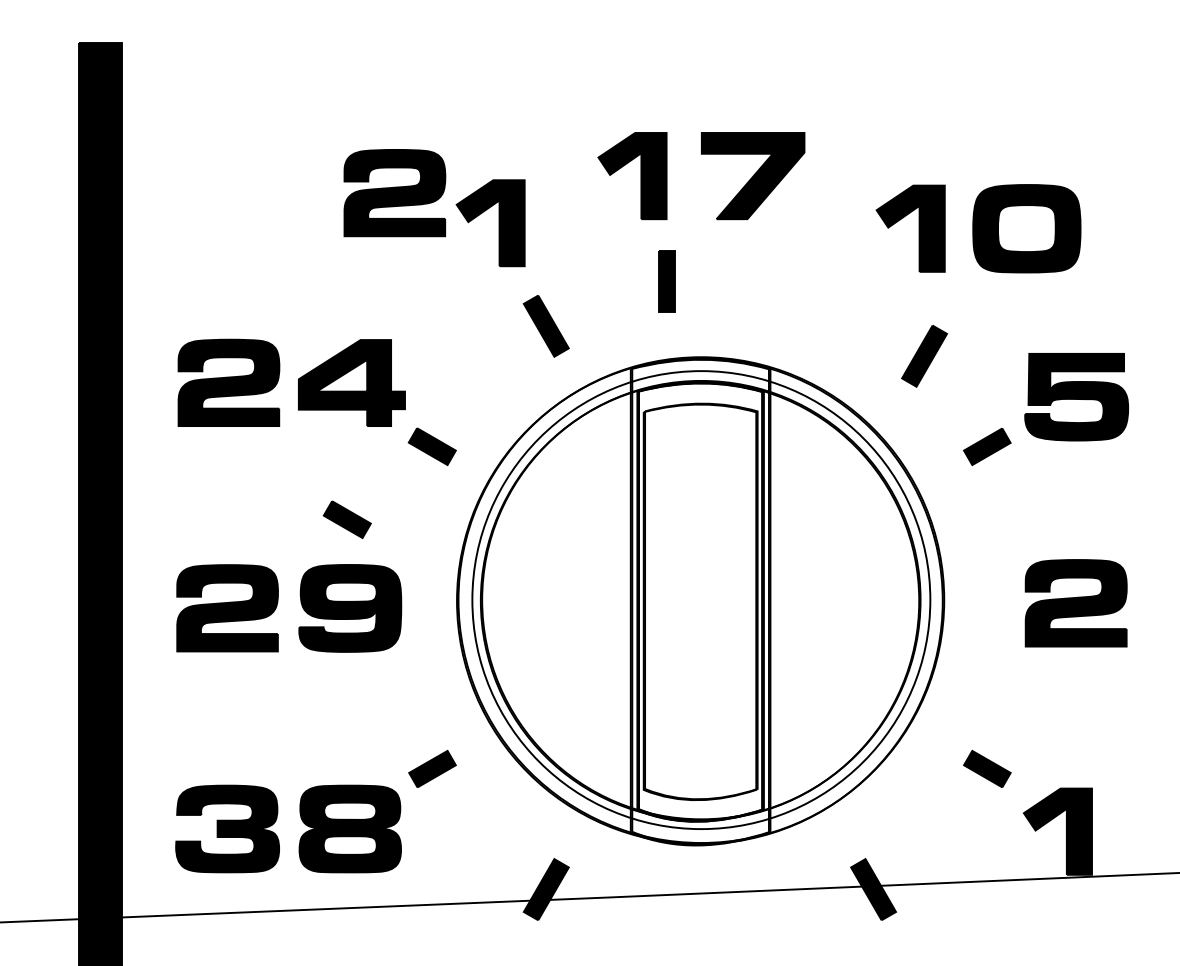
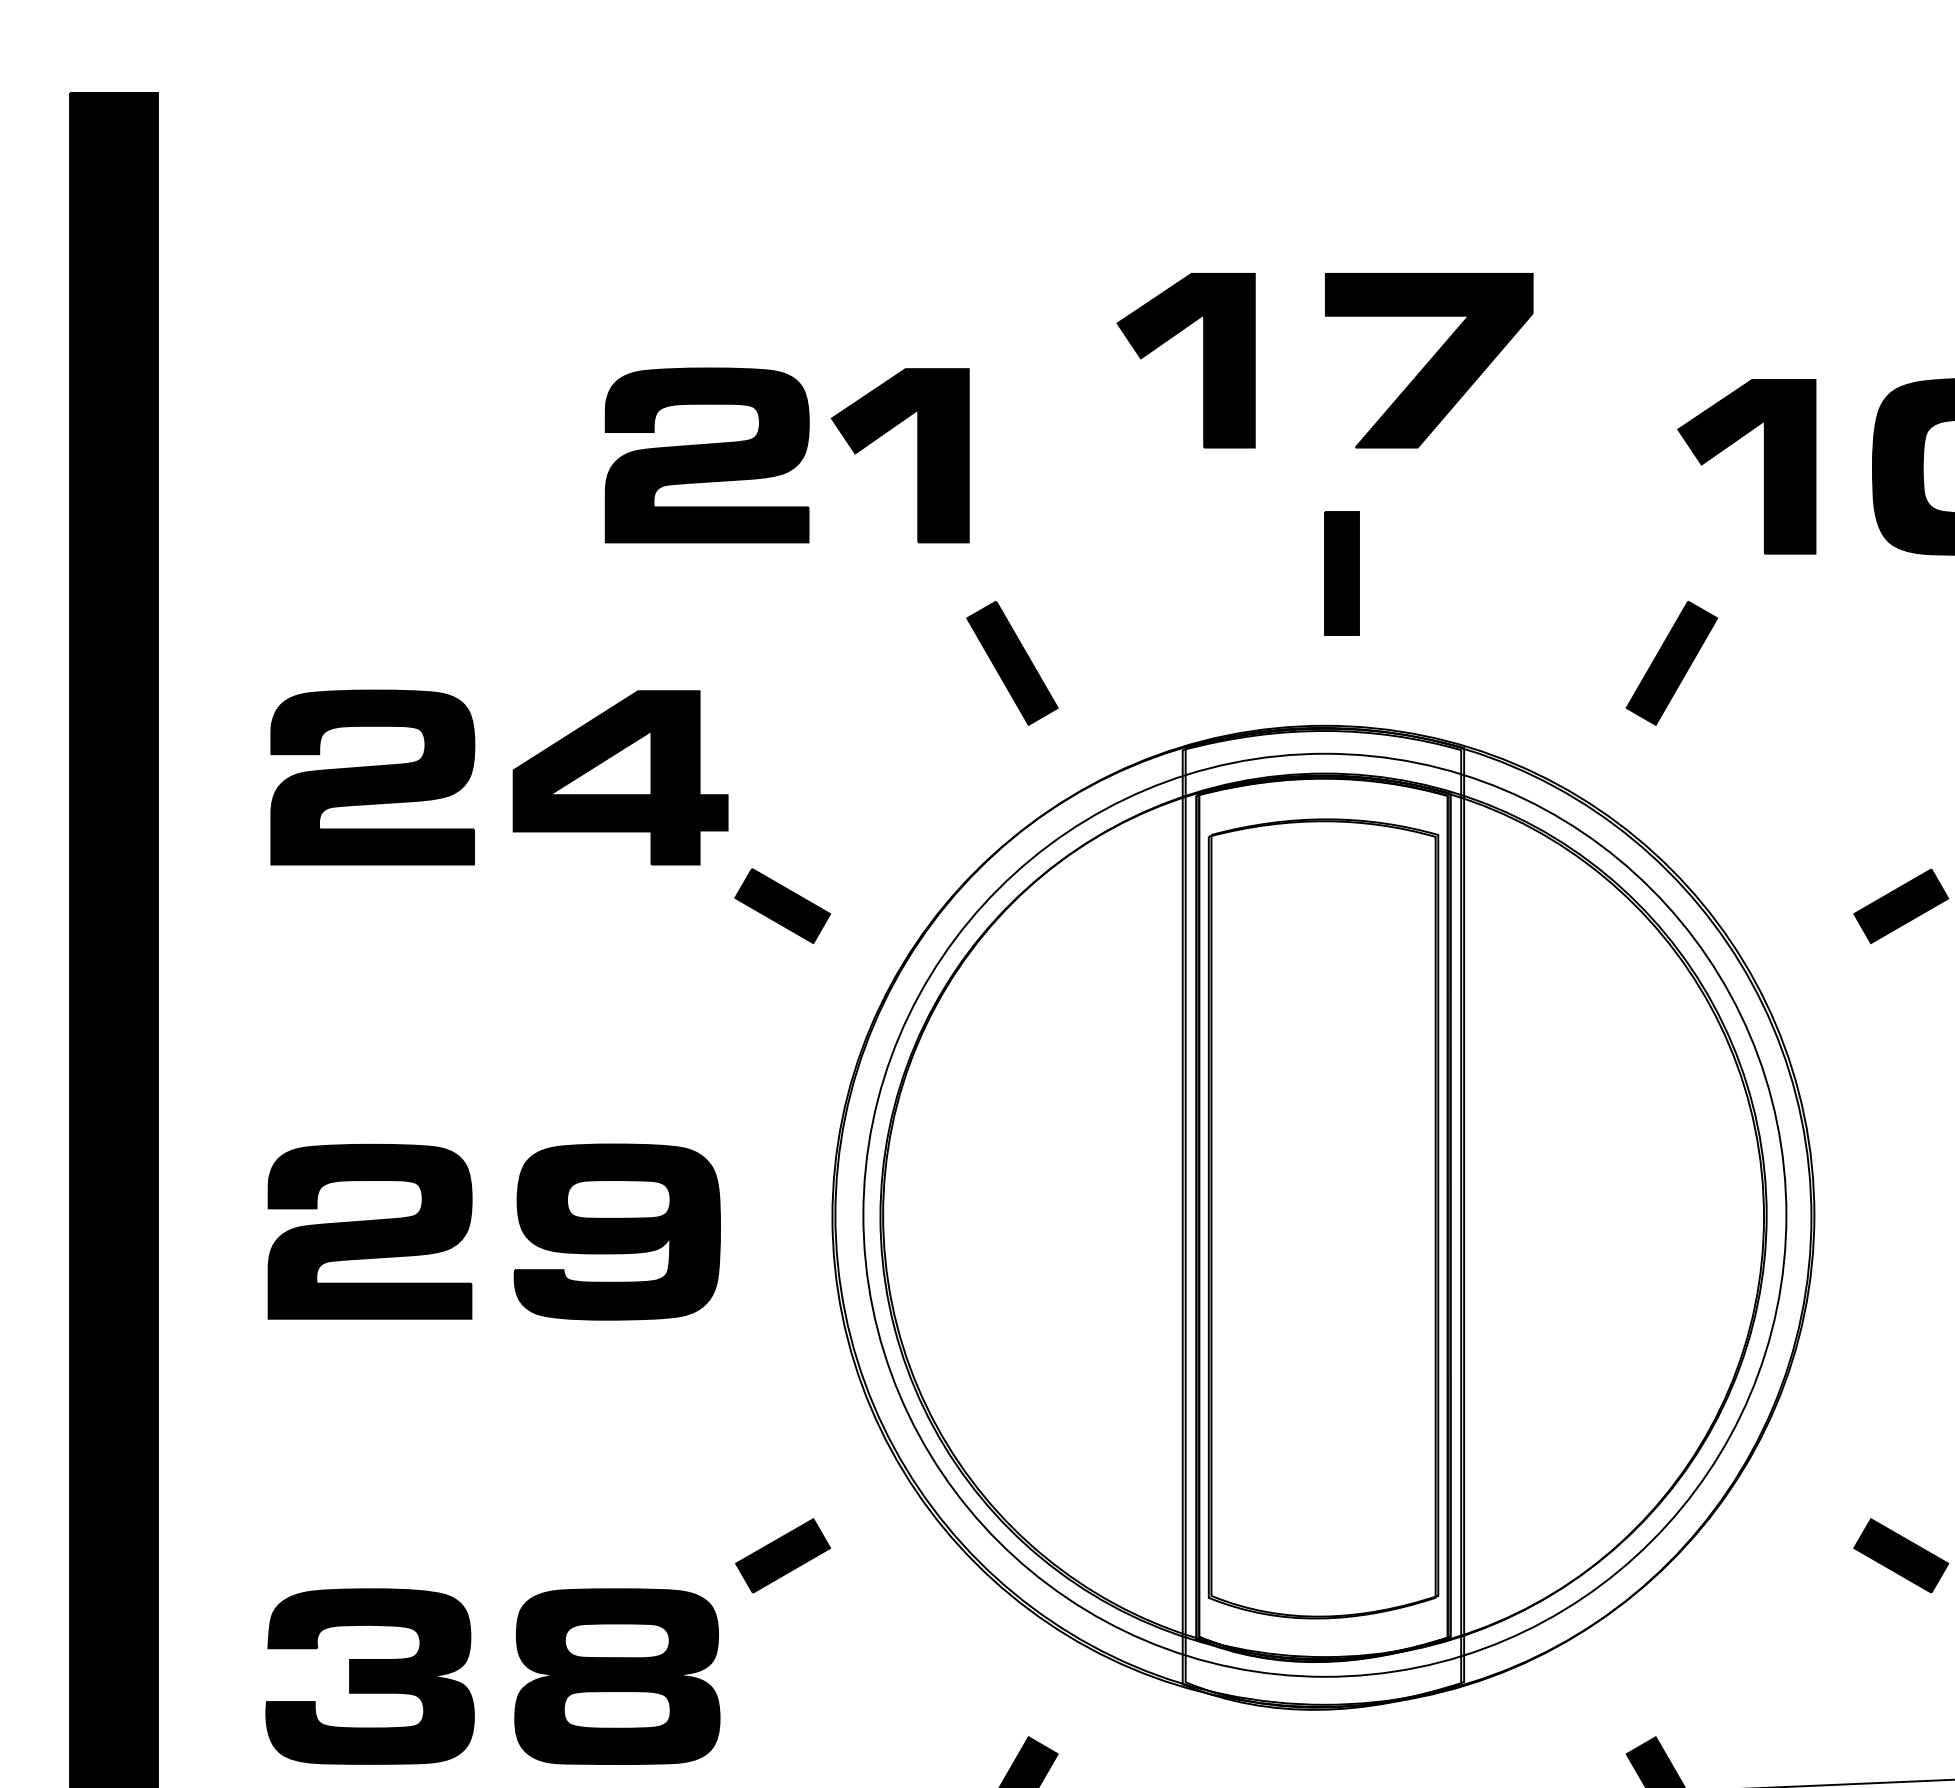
part: (394, 193) -> (706, 456), moved
part: (666, 281) -> (1341, 573), moved
part: (924, 356) -> (1671, 663), moved
part: (346, 519) -> (609, 1052), removed

